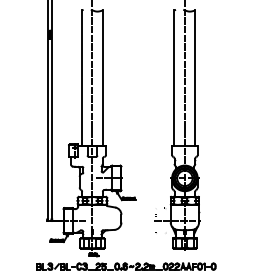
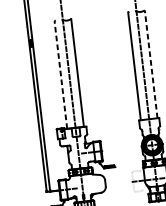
line: (82, 78) -> (61, 75), solid -> dashed
line: (195, 78) -> (151, 64), solid -> dashed

